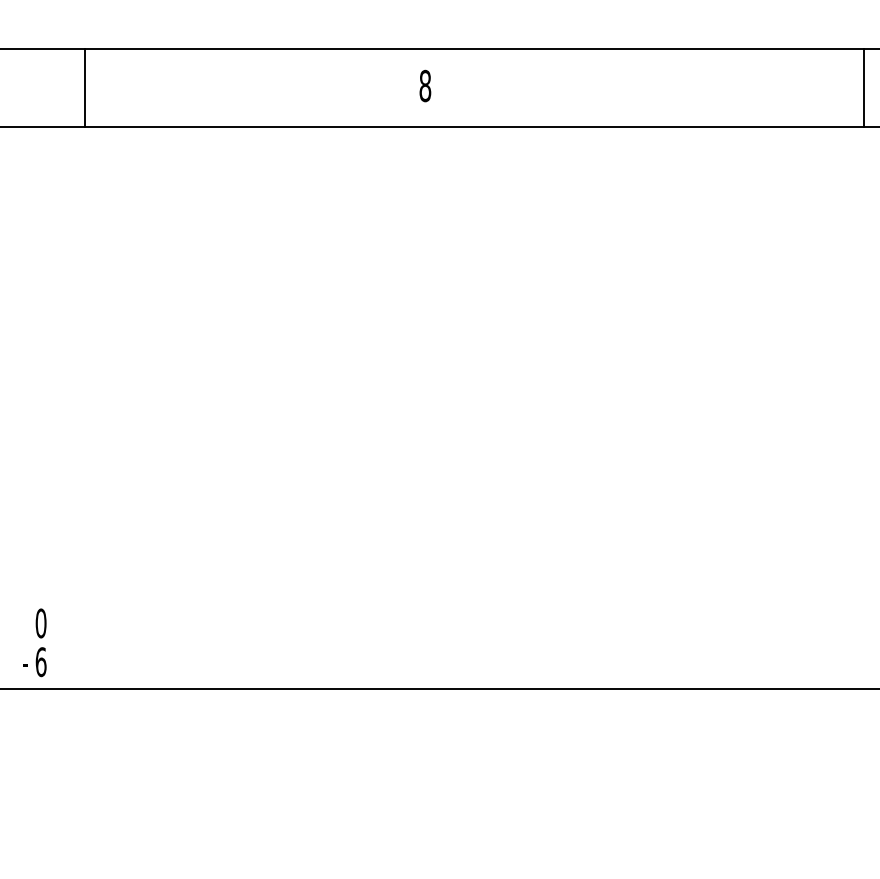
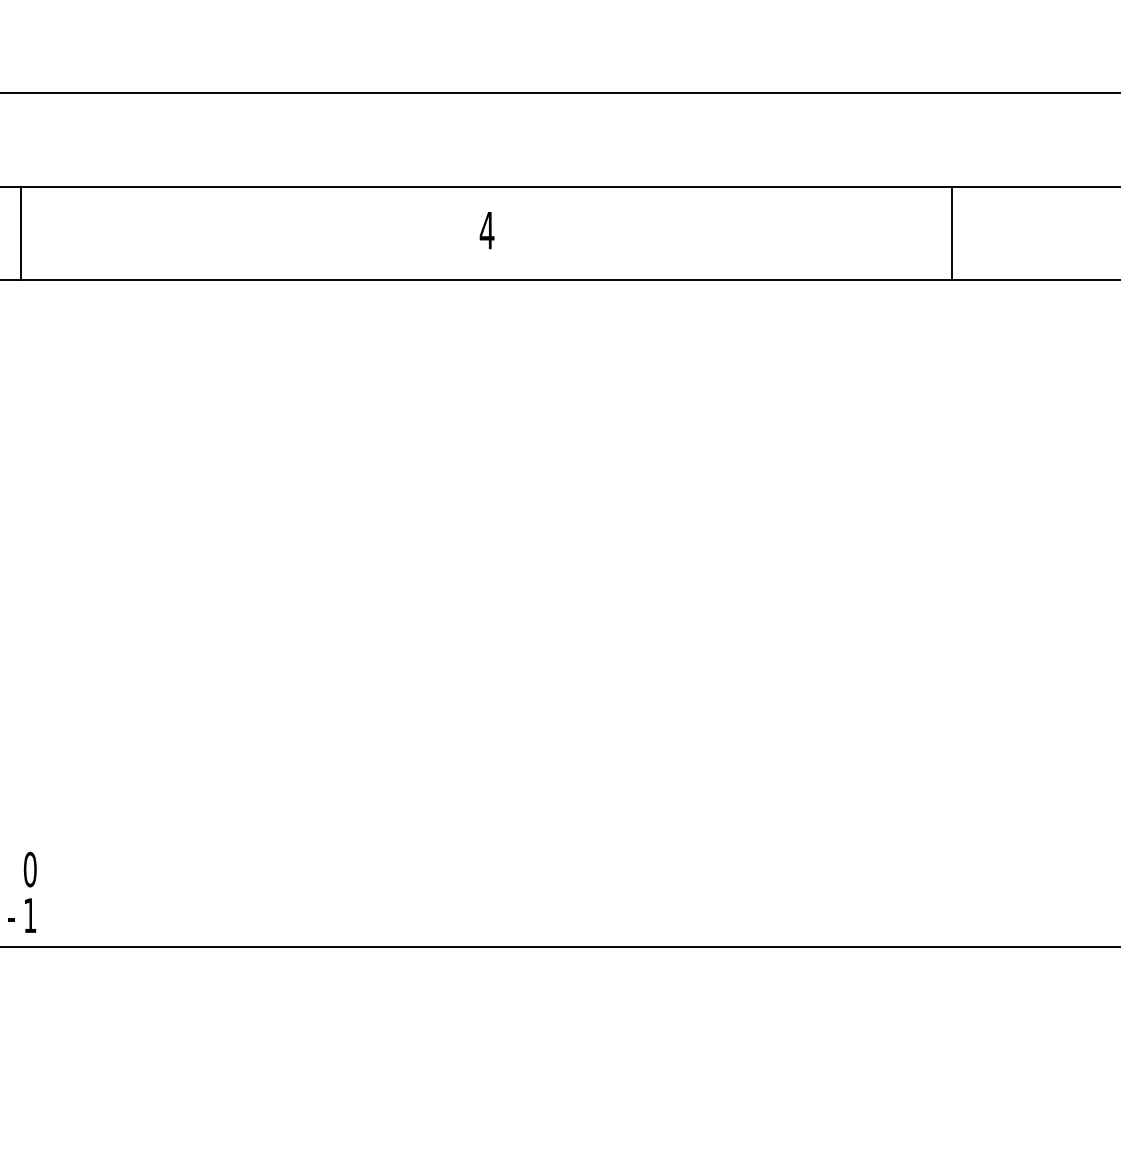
text: (424, 85) -> (486, 230), 8 -> 4
line: (85, 87) -> (21, 232), moved
line: (864, 87) -> (952, 232), moved
text: (41, 662) -> (30, 915), 6 -> 1

